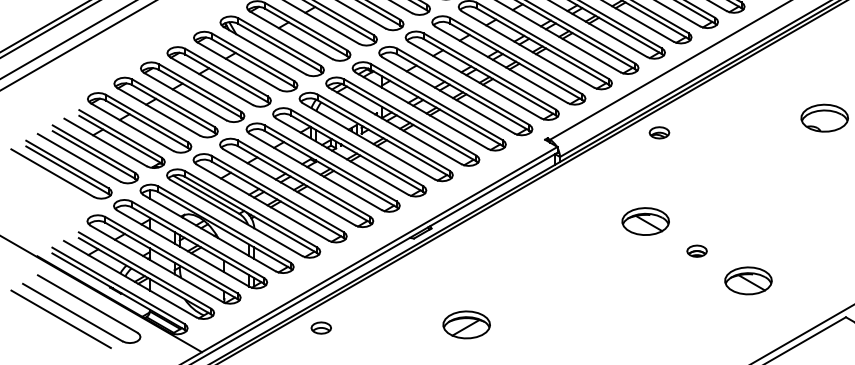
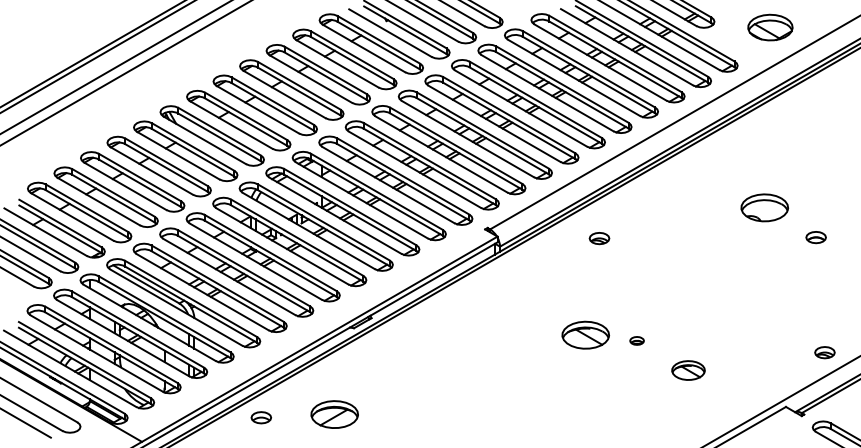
part: (659, 132) -> (599, 238), moved
part: (645, 220) -> (585, 334), moved
part: (696, 250) -> (636, 340), size x0.7
part: (748, 280) -> (688, 370), size x0.7
part: (466, 324) -> (334, 414), moved

